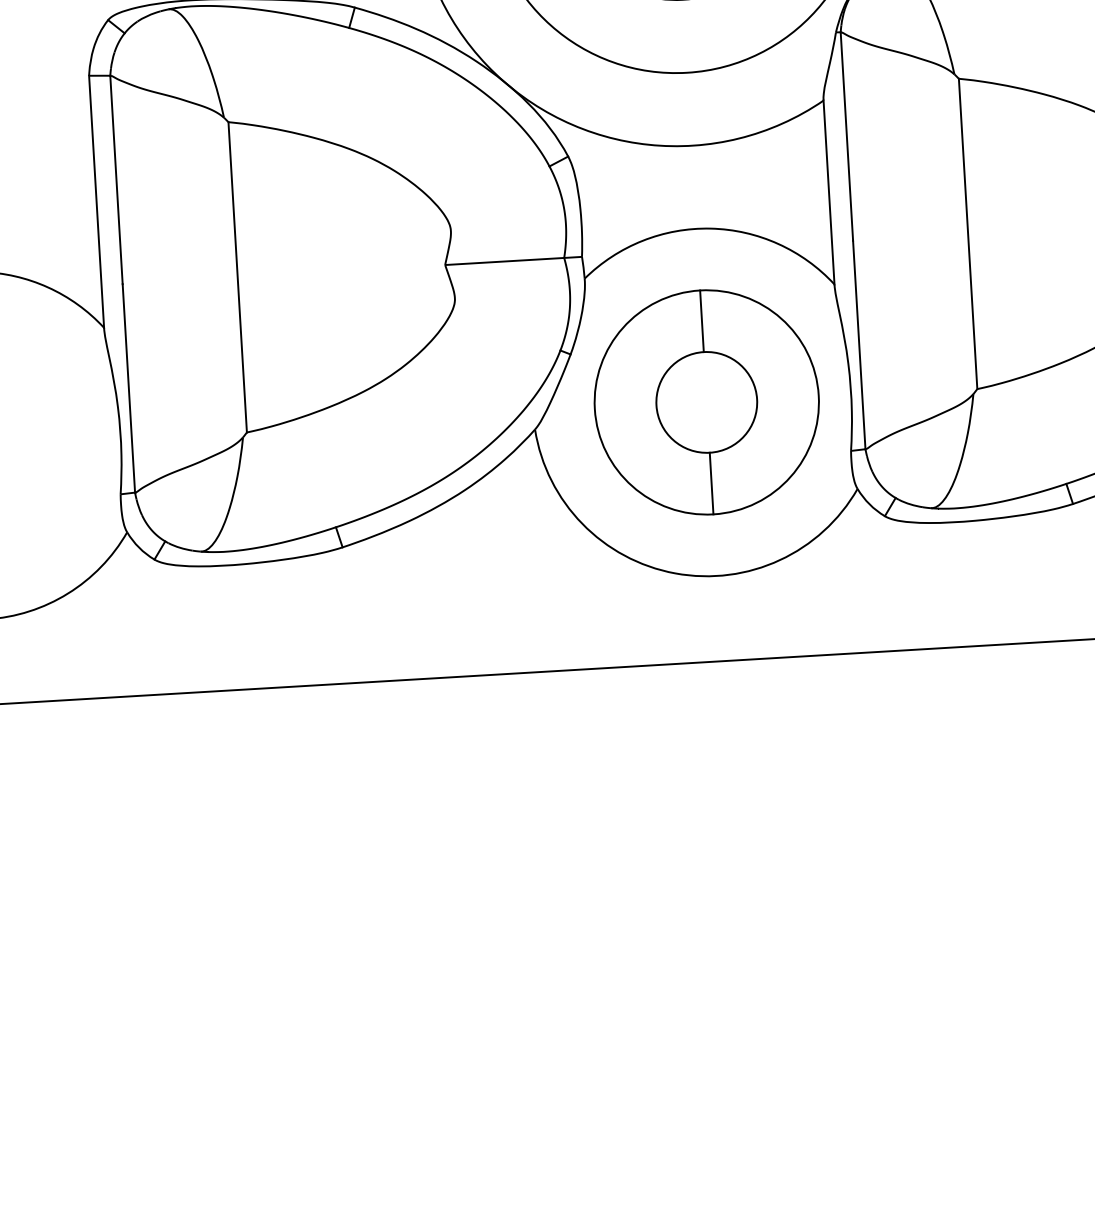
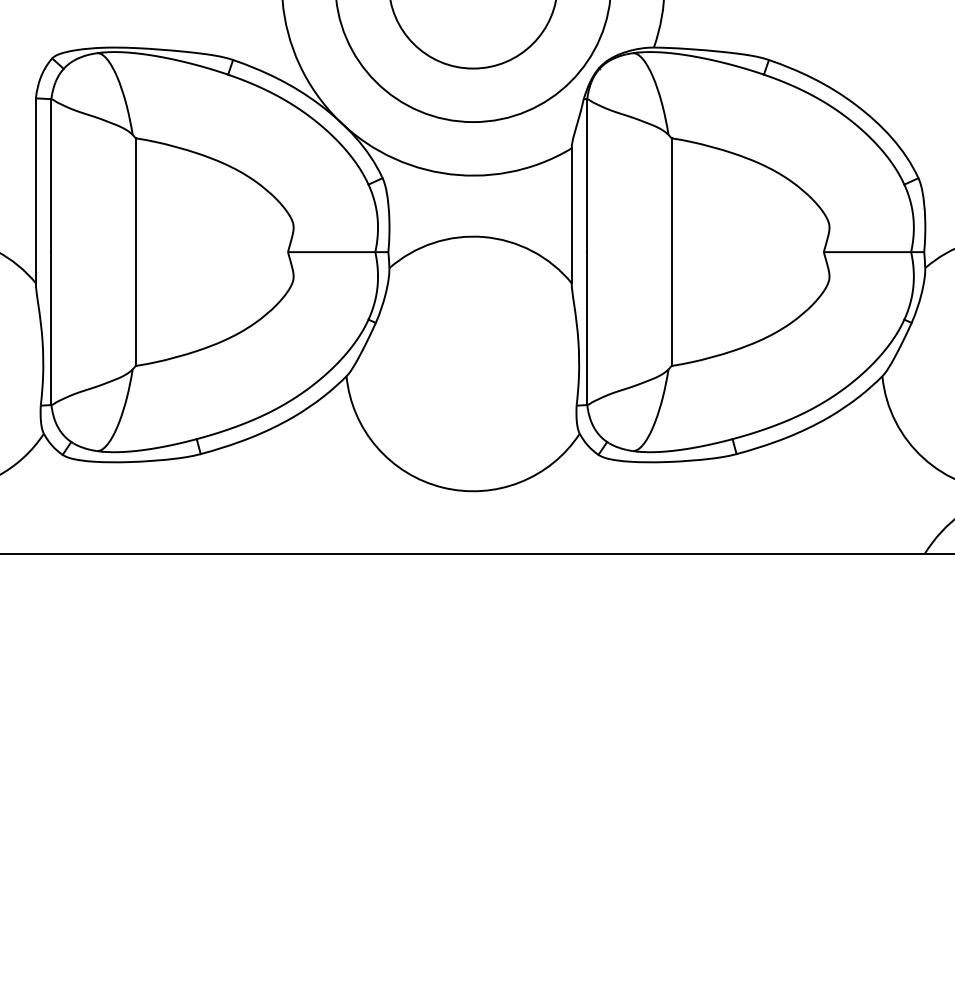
part: (707, 401) -> (473, 363), removed

